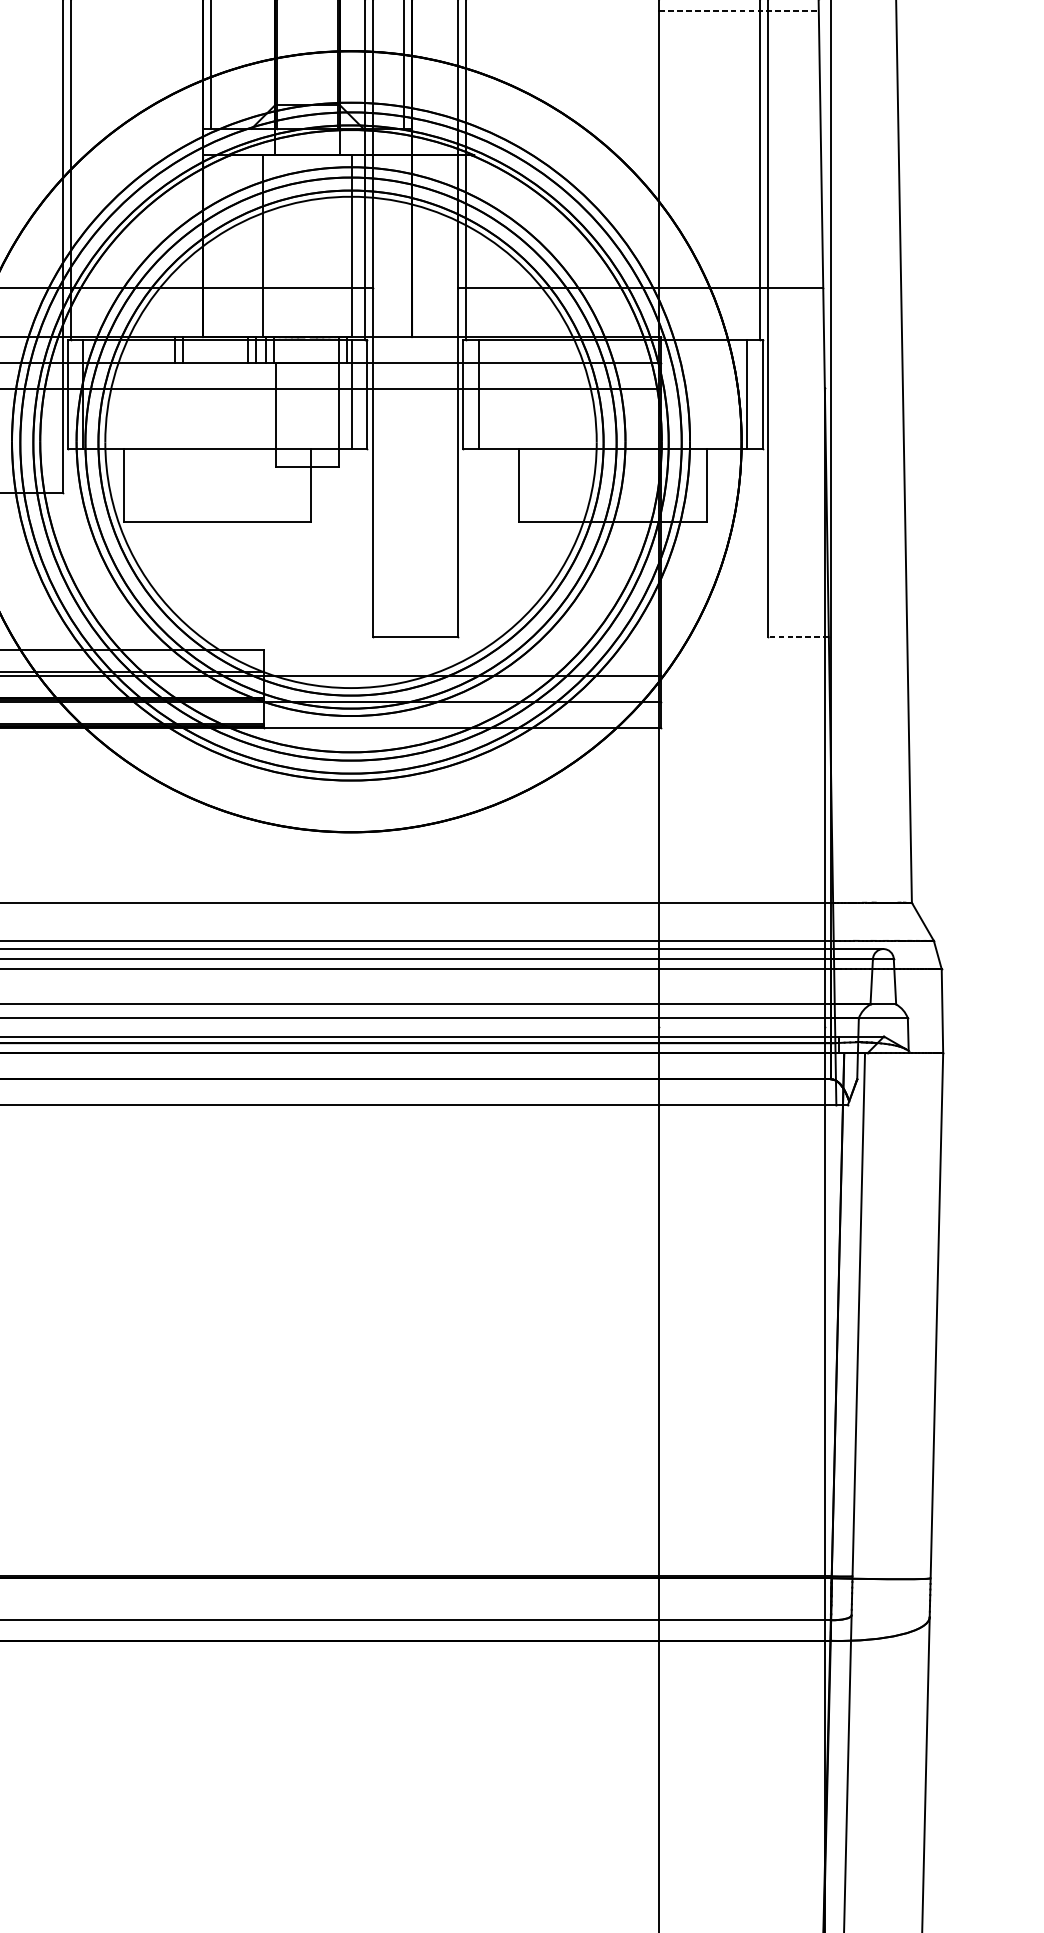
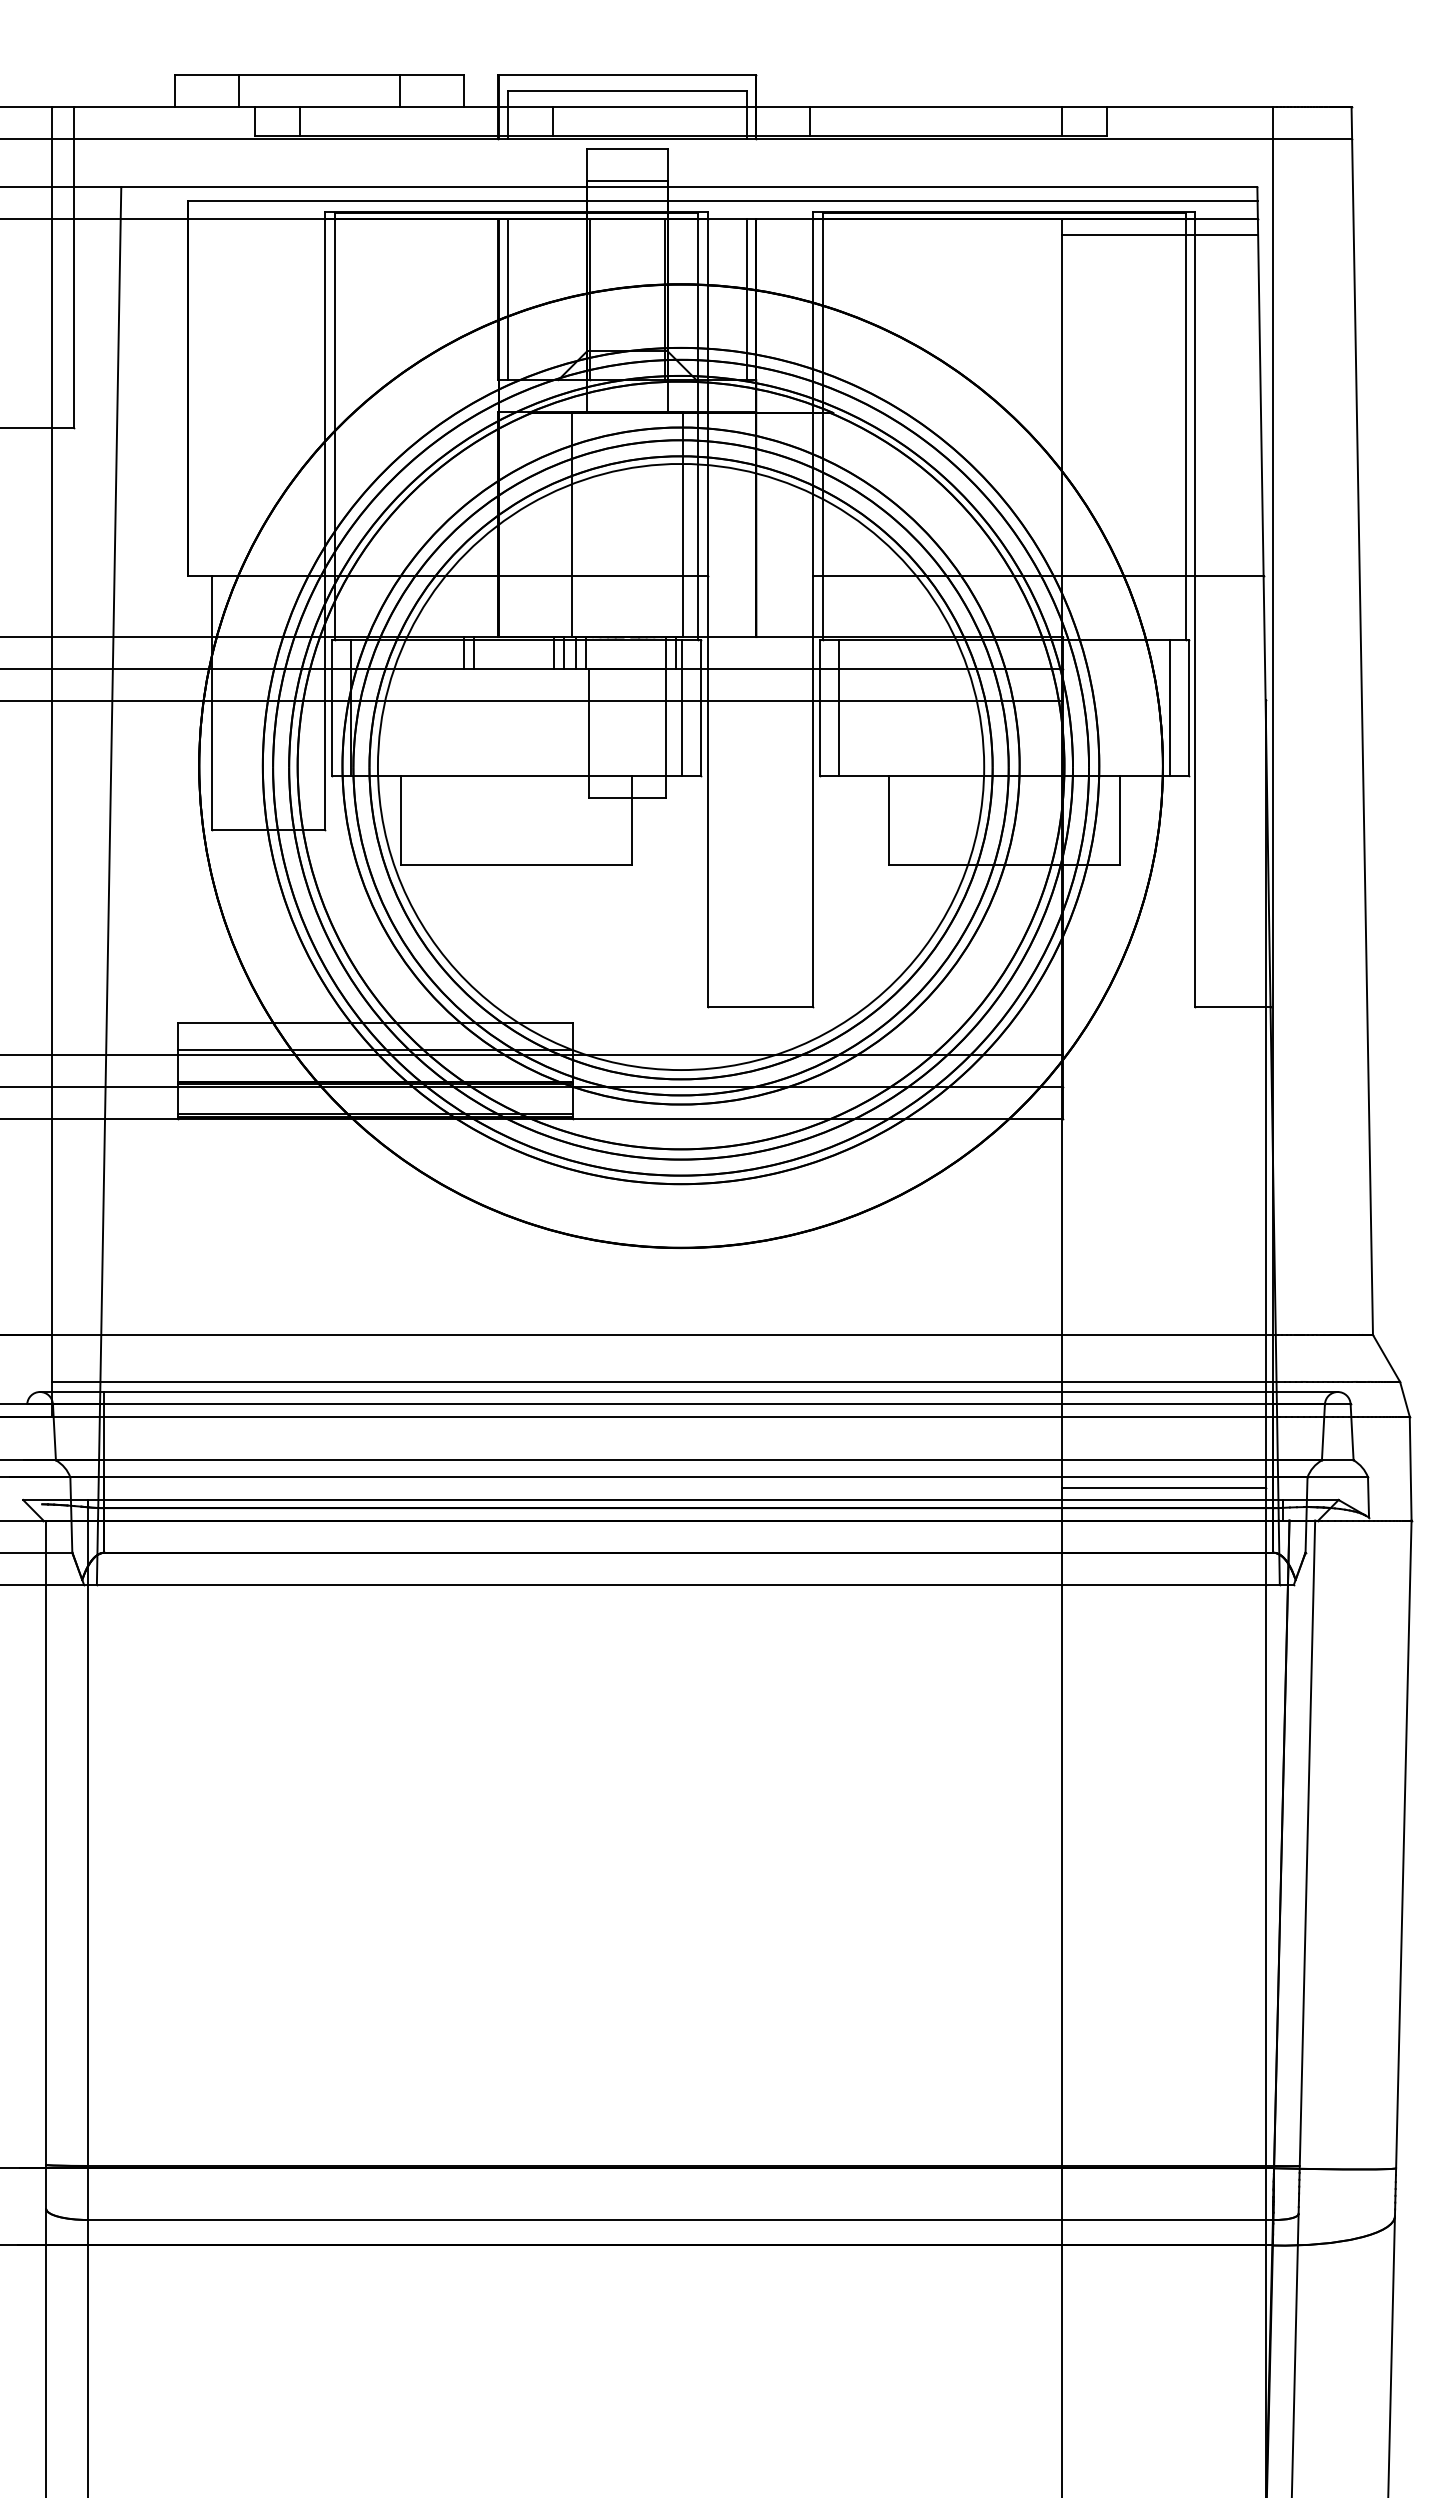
line: (739, 11) -> (1160, 235), dashed -> solid
line: (798, 636) -> (1232, 1006), dashed -> solid
line: (742, 1027) -> (1163, 1488), added

